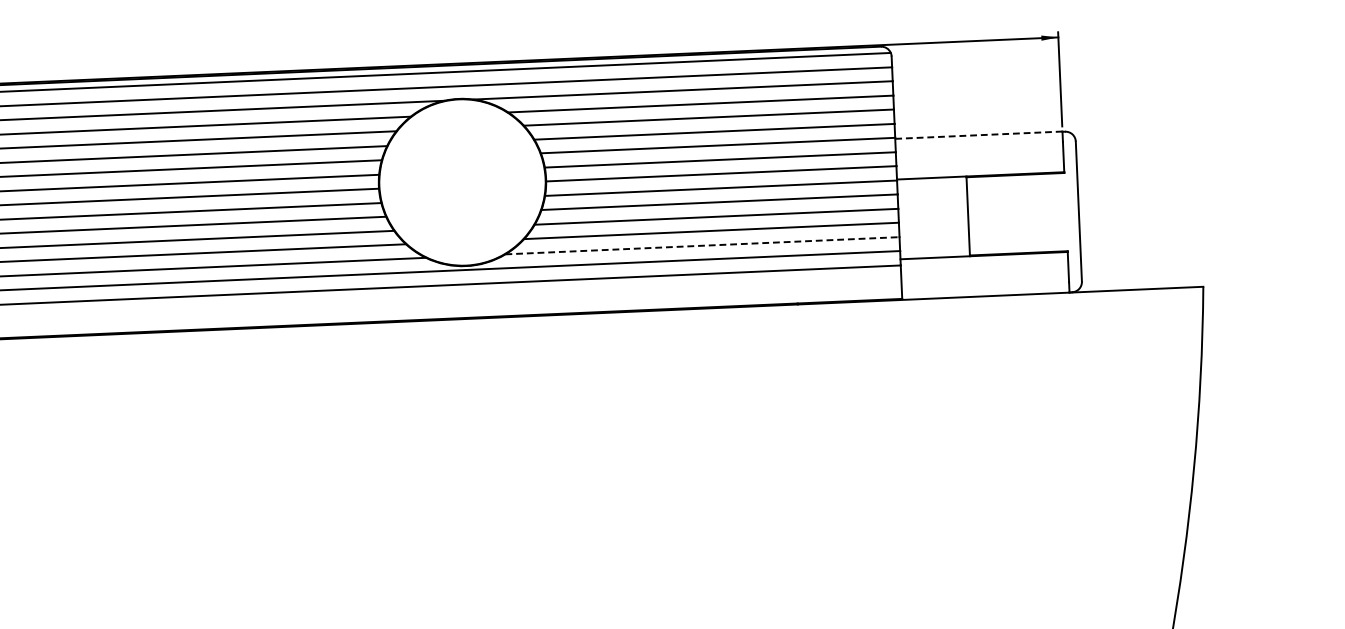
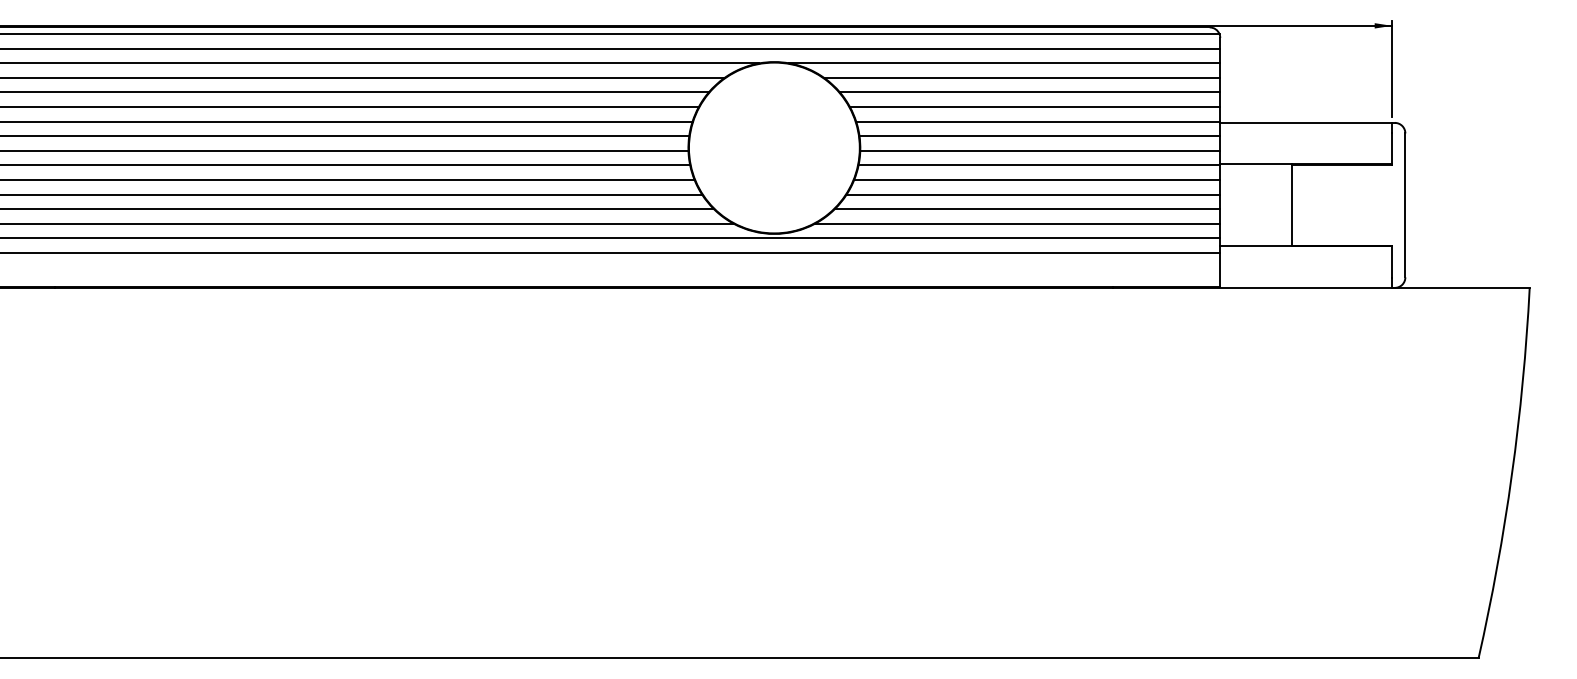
line: (979, 135) -> (1306, 122), dashed -> solid
line: (702, 245) -> (1017, 223), dashed -> solid

